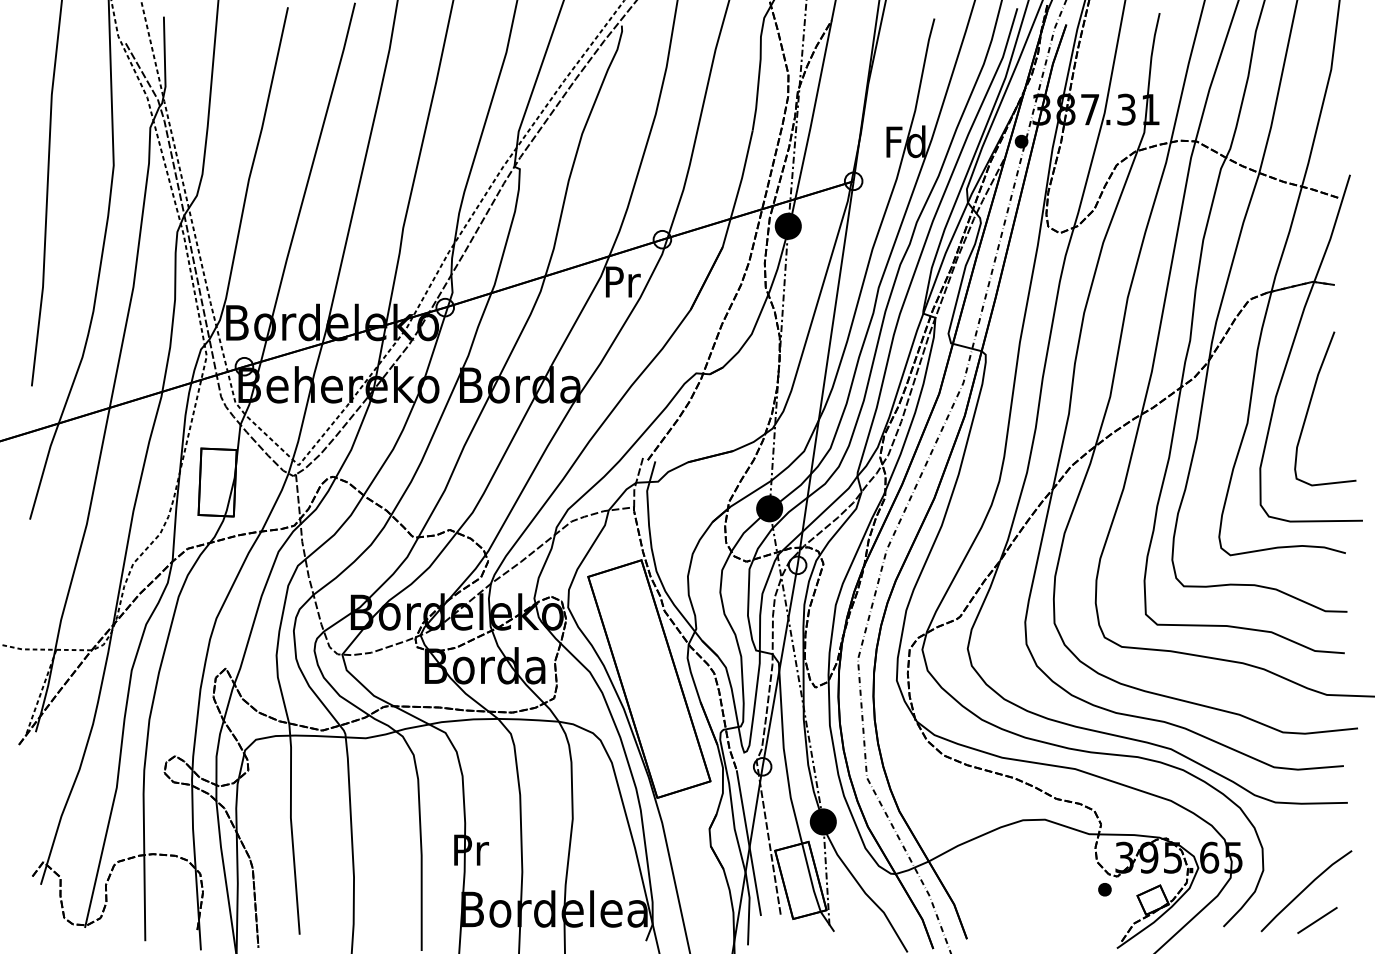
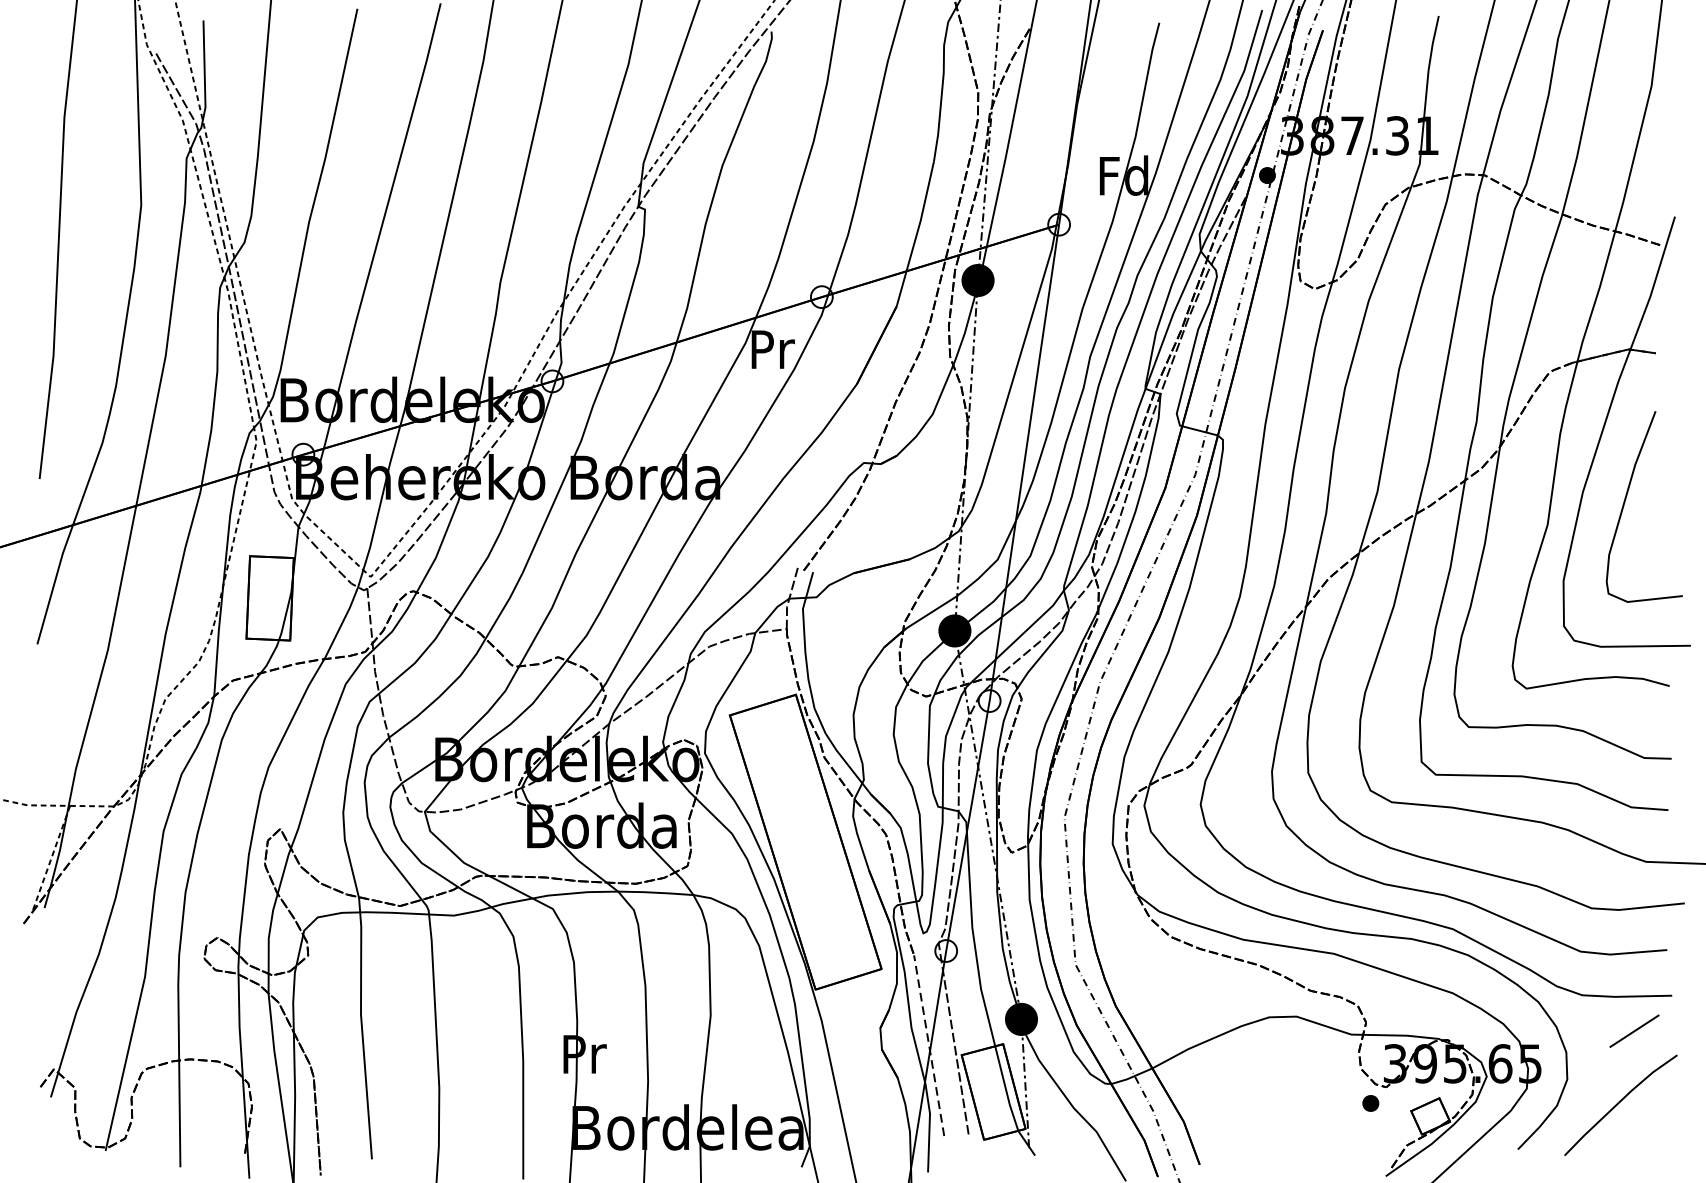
line: (748, 843) -> (928, 1046), solid -> dashed
line: (1317, 920) -> (1634, 1031), moved

